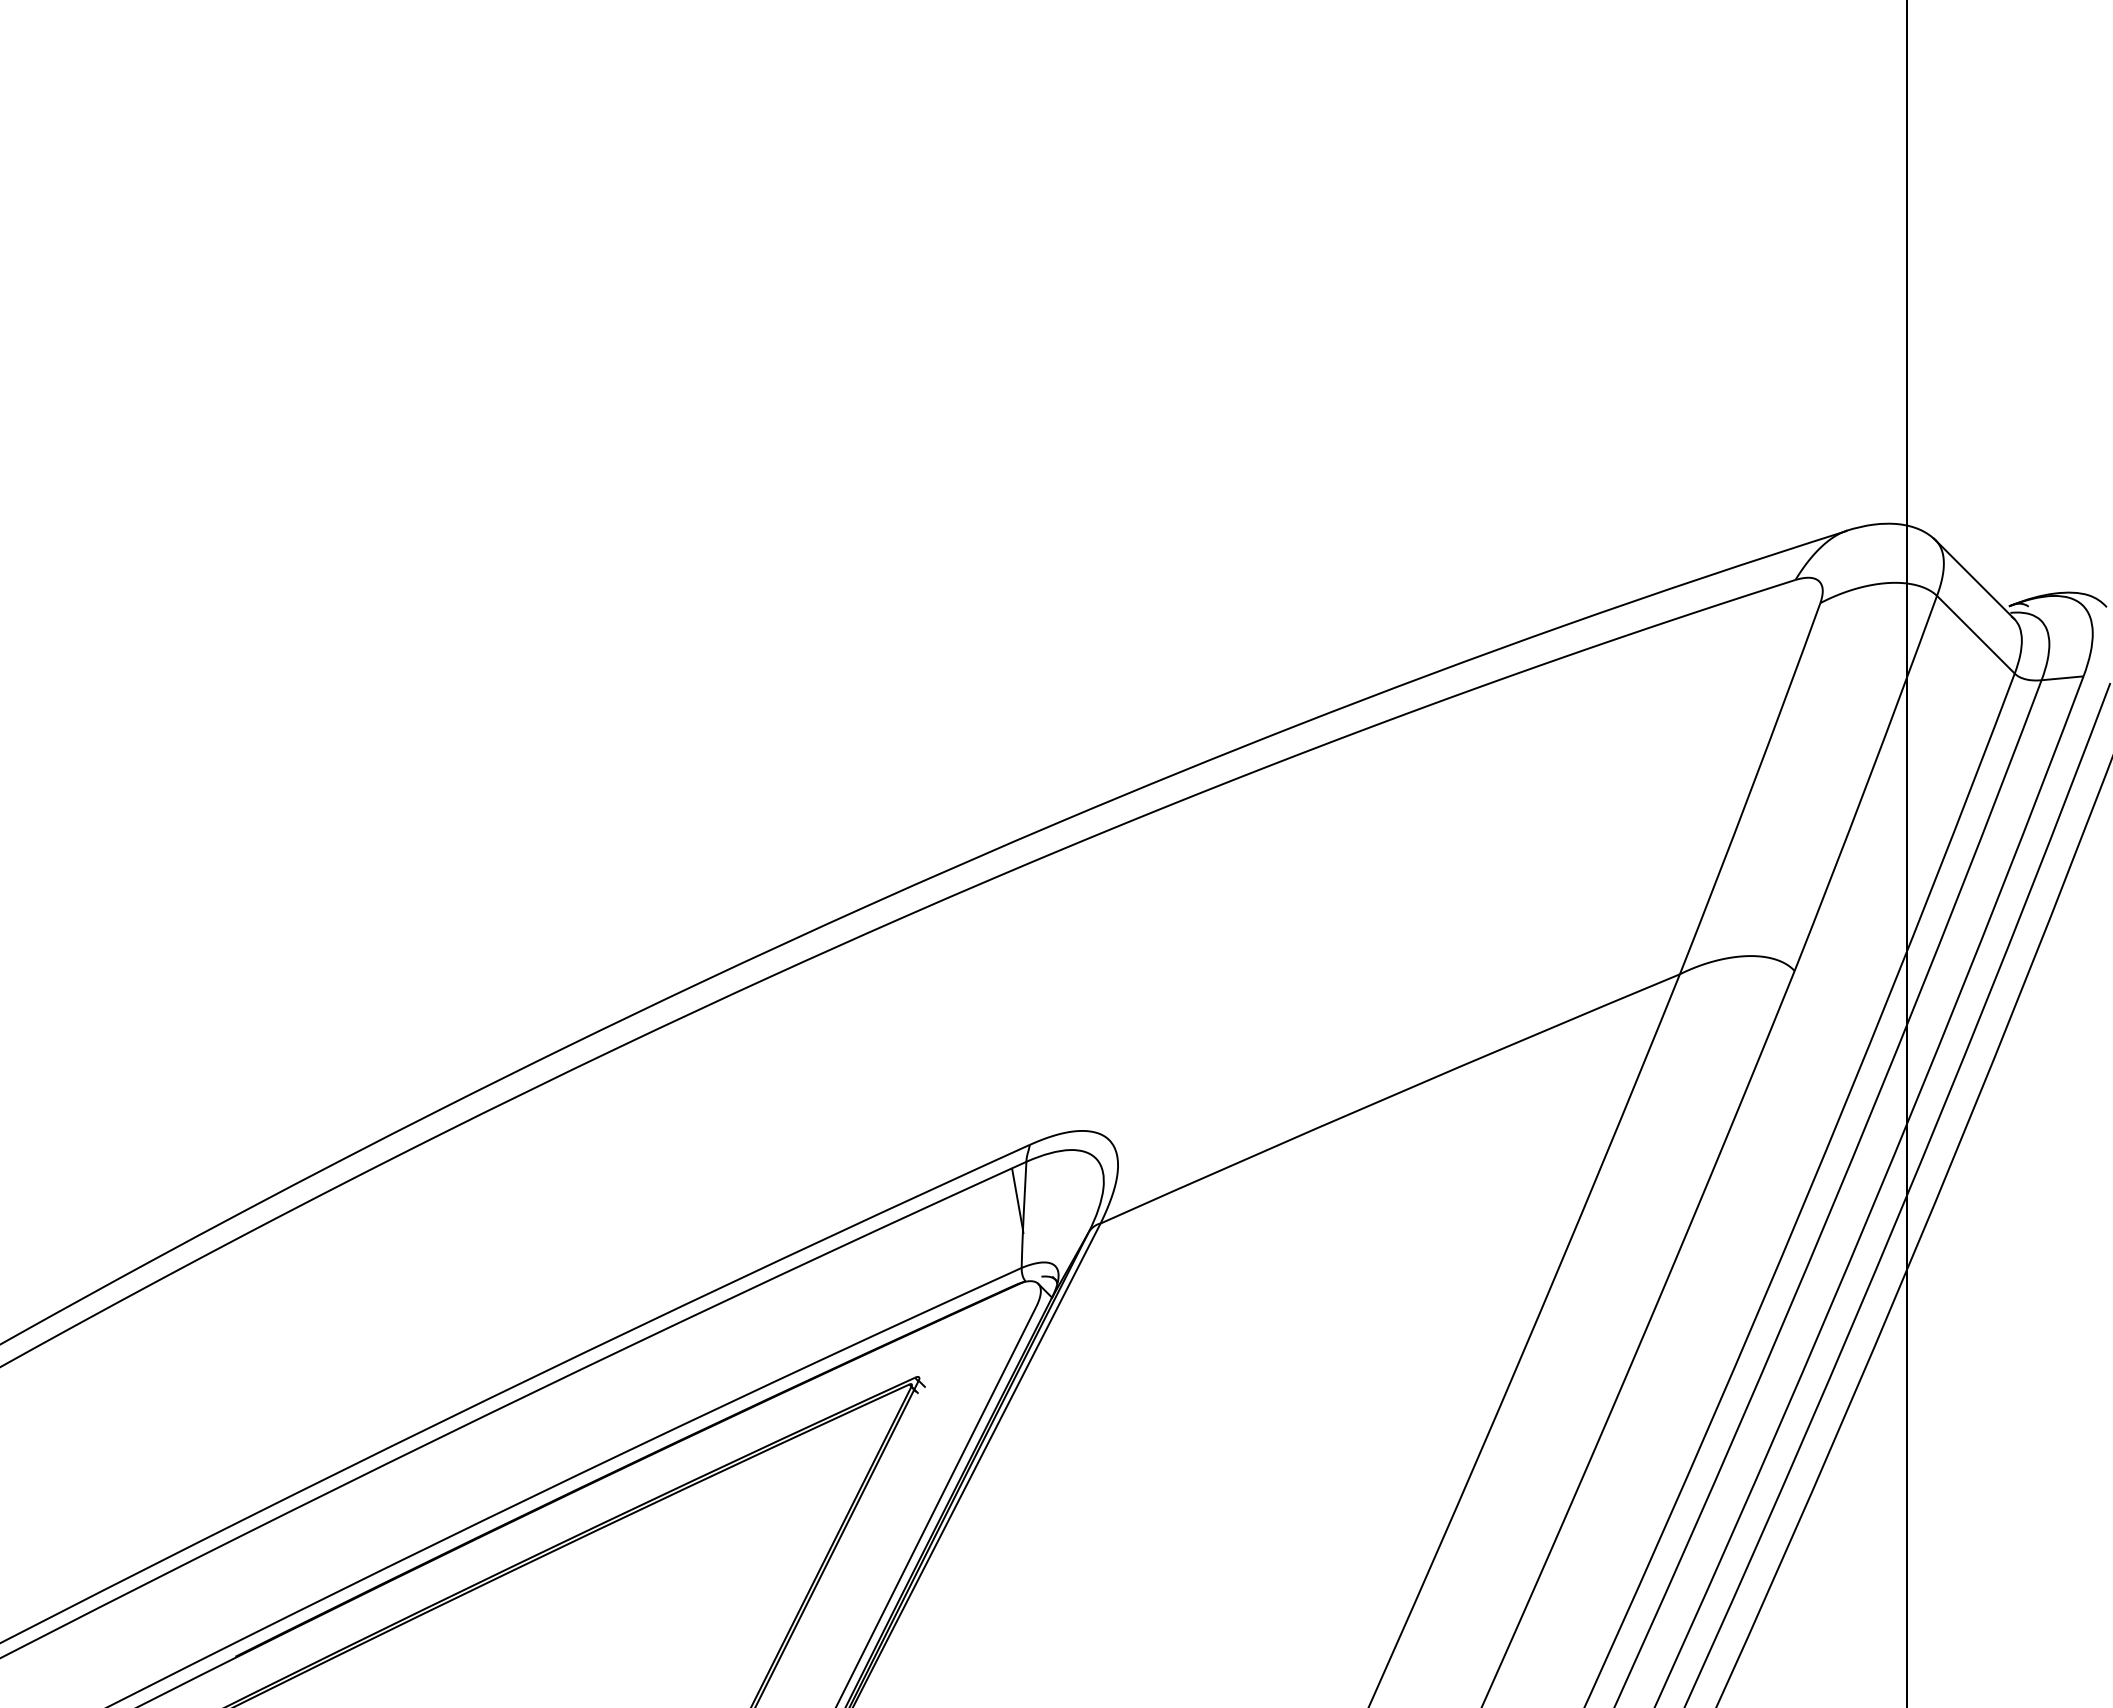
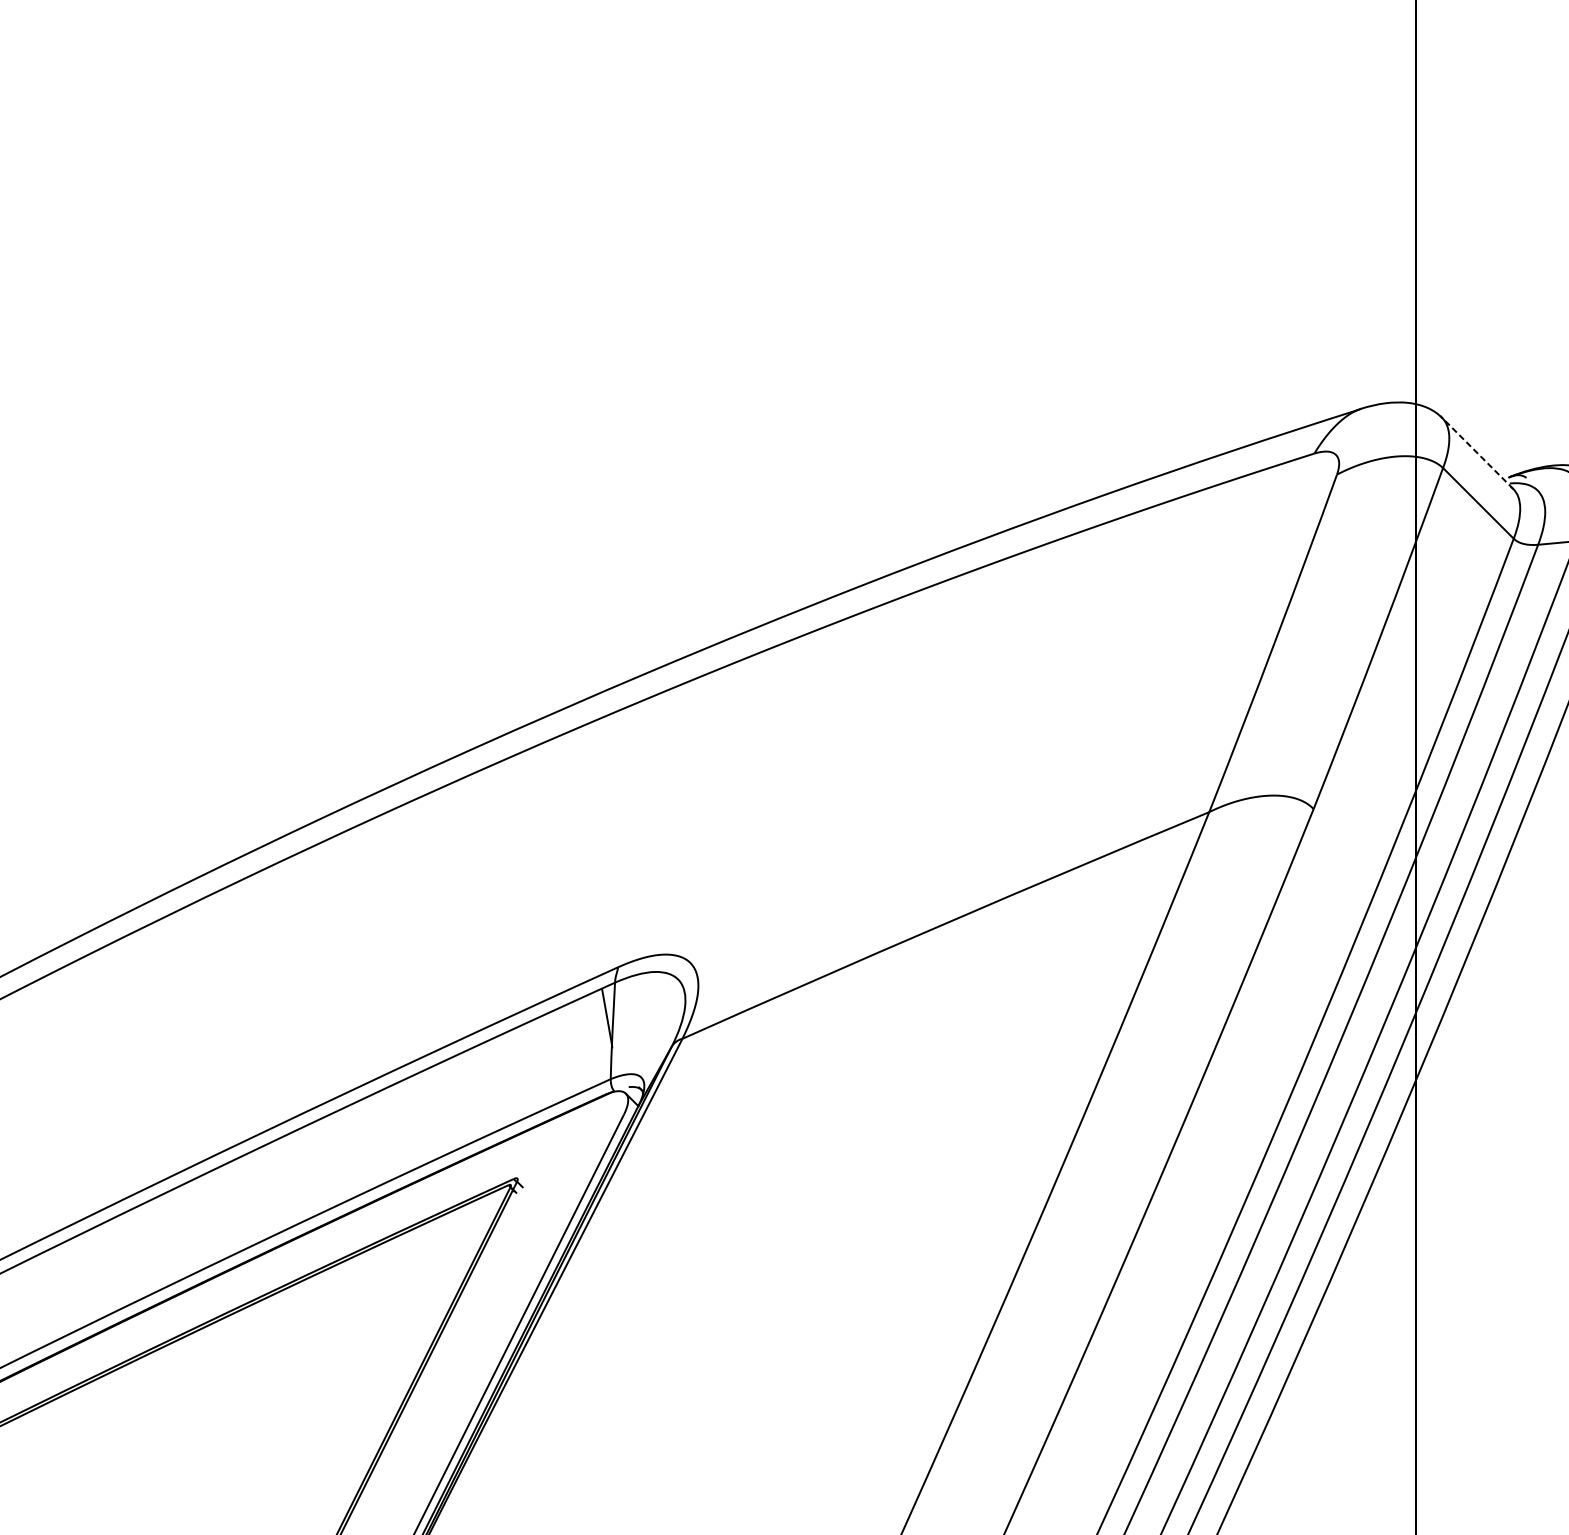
line: (1974, 578) -> (1477, 452), solid -> dashed

